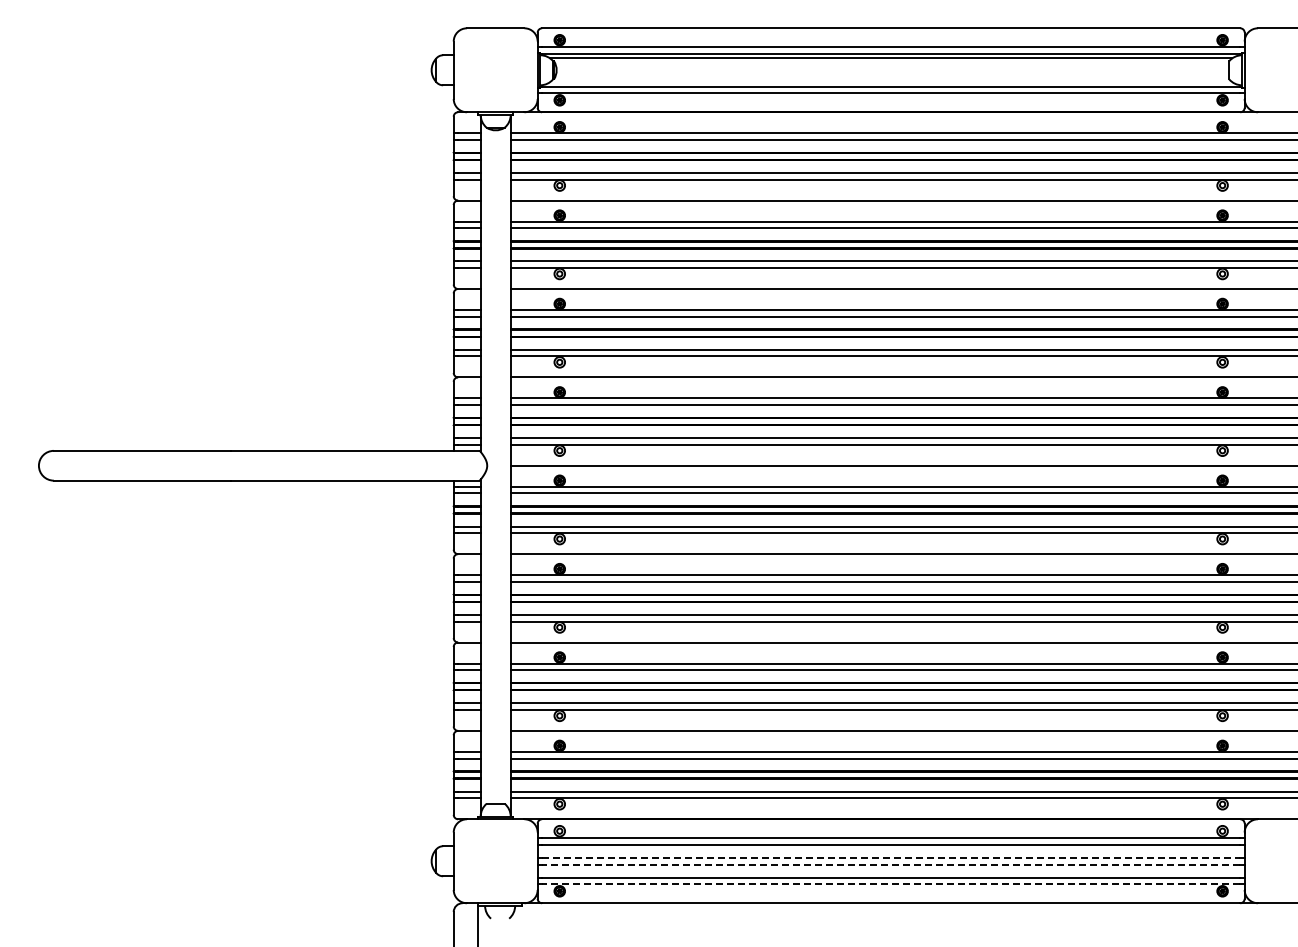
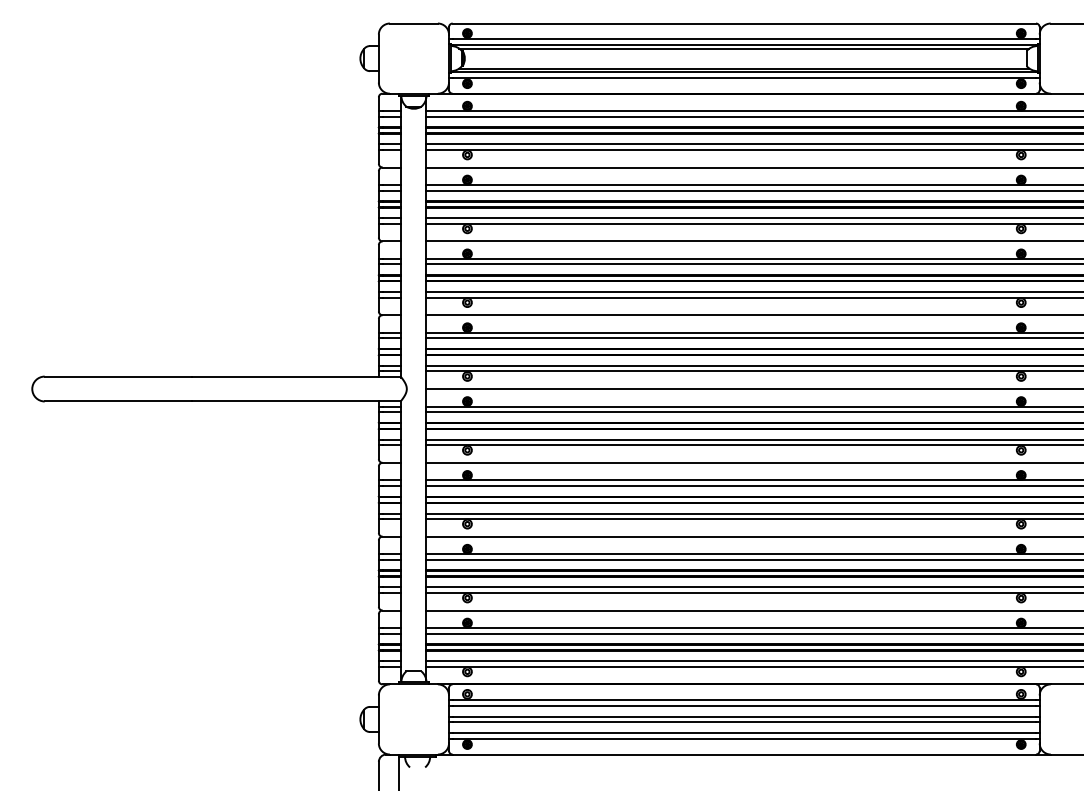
line: (891, 82) -> (744, 68), added
line: (891, 857) -> (744, 716), dashed -> solid
line: (890, 864) -> (743, 722), dashed -> solid
line: (890, 884) -> (743, 738), dashed -> solid

